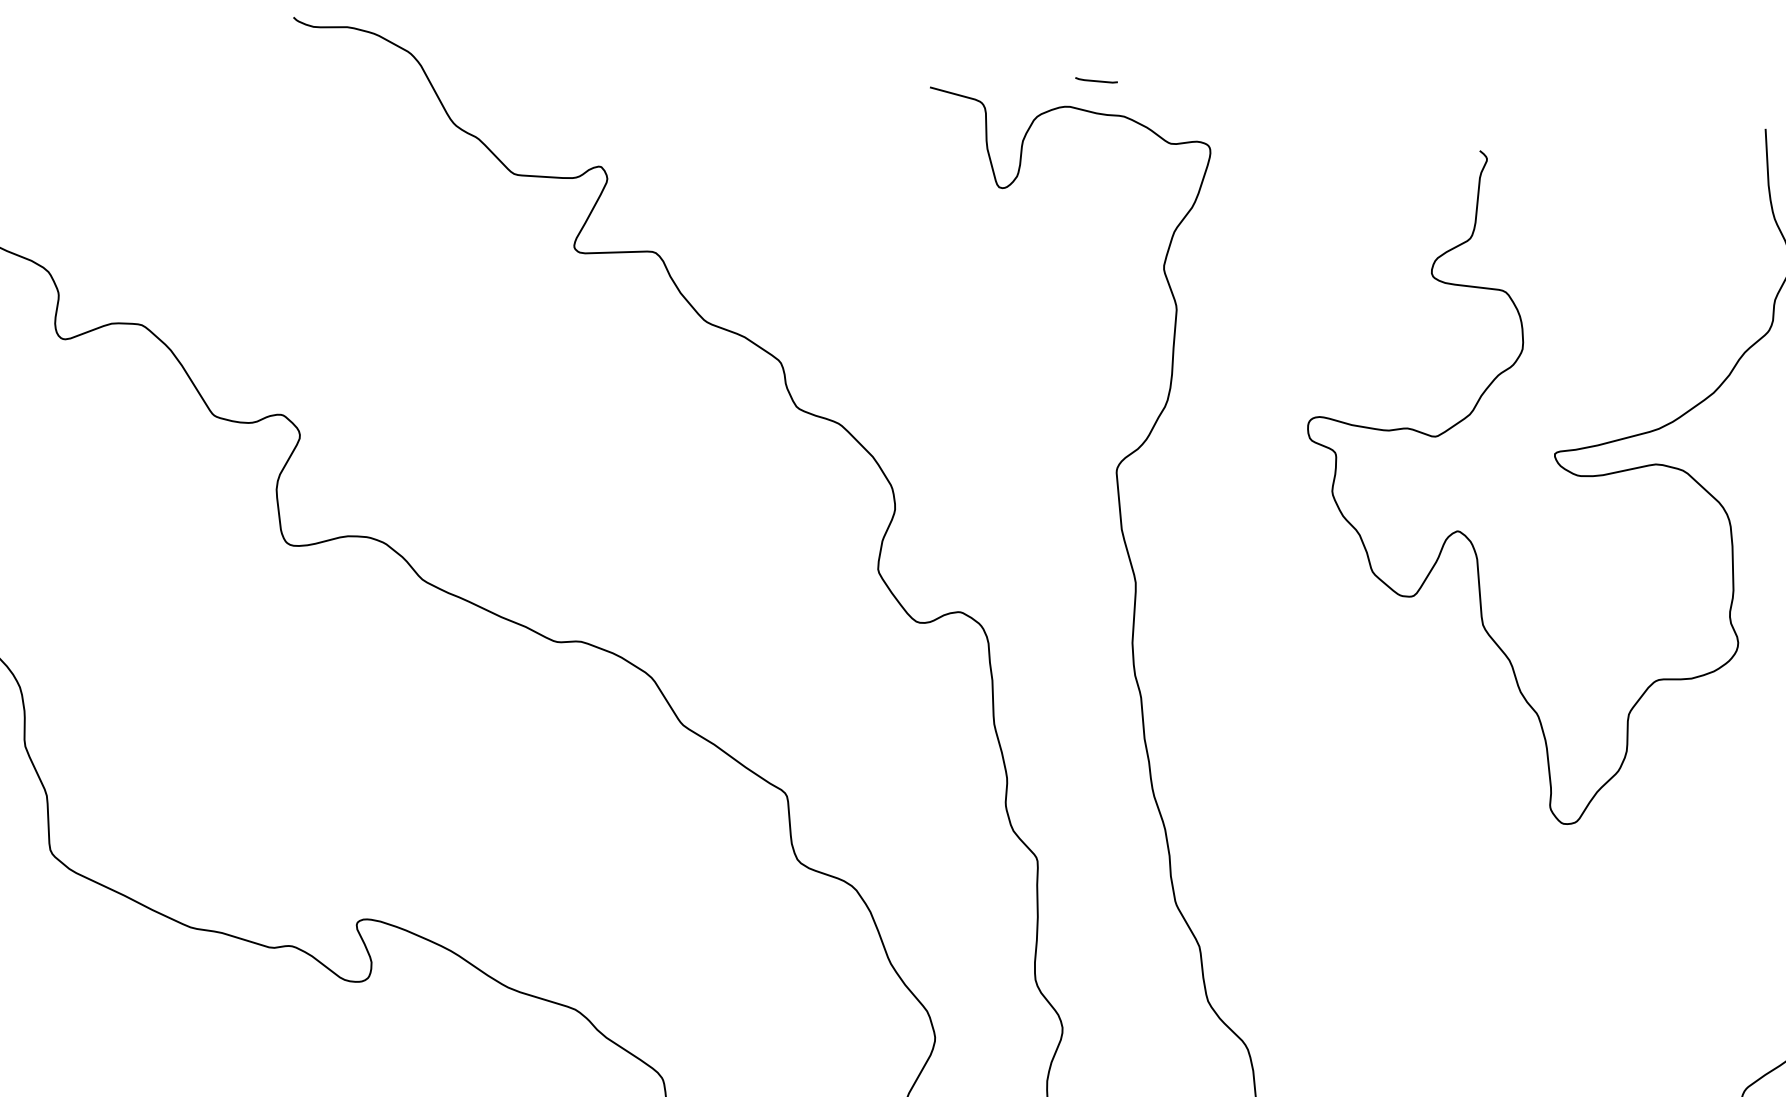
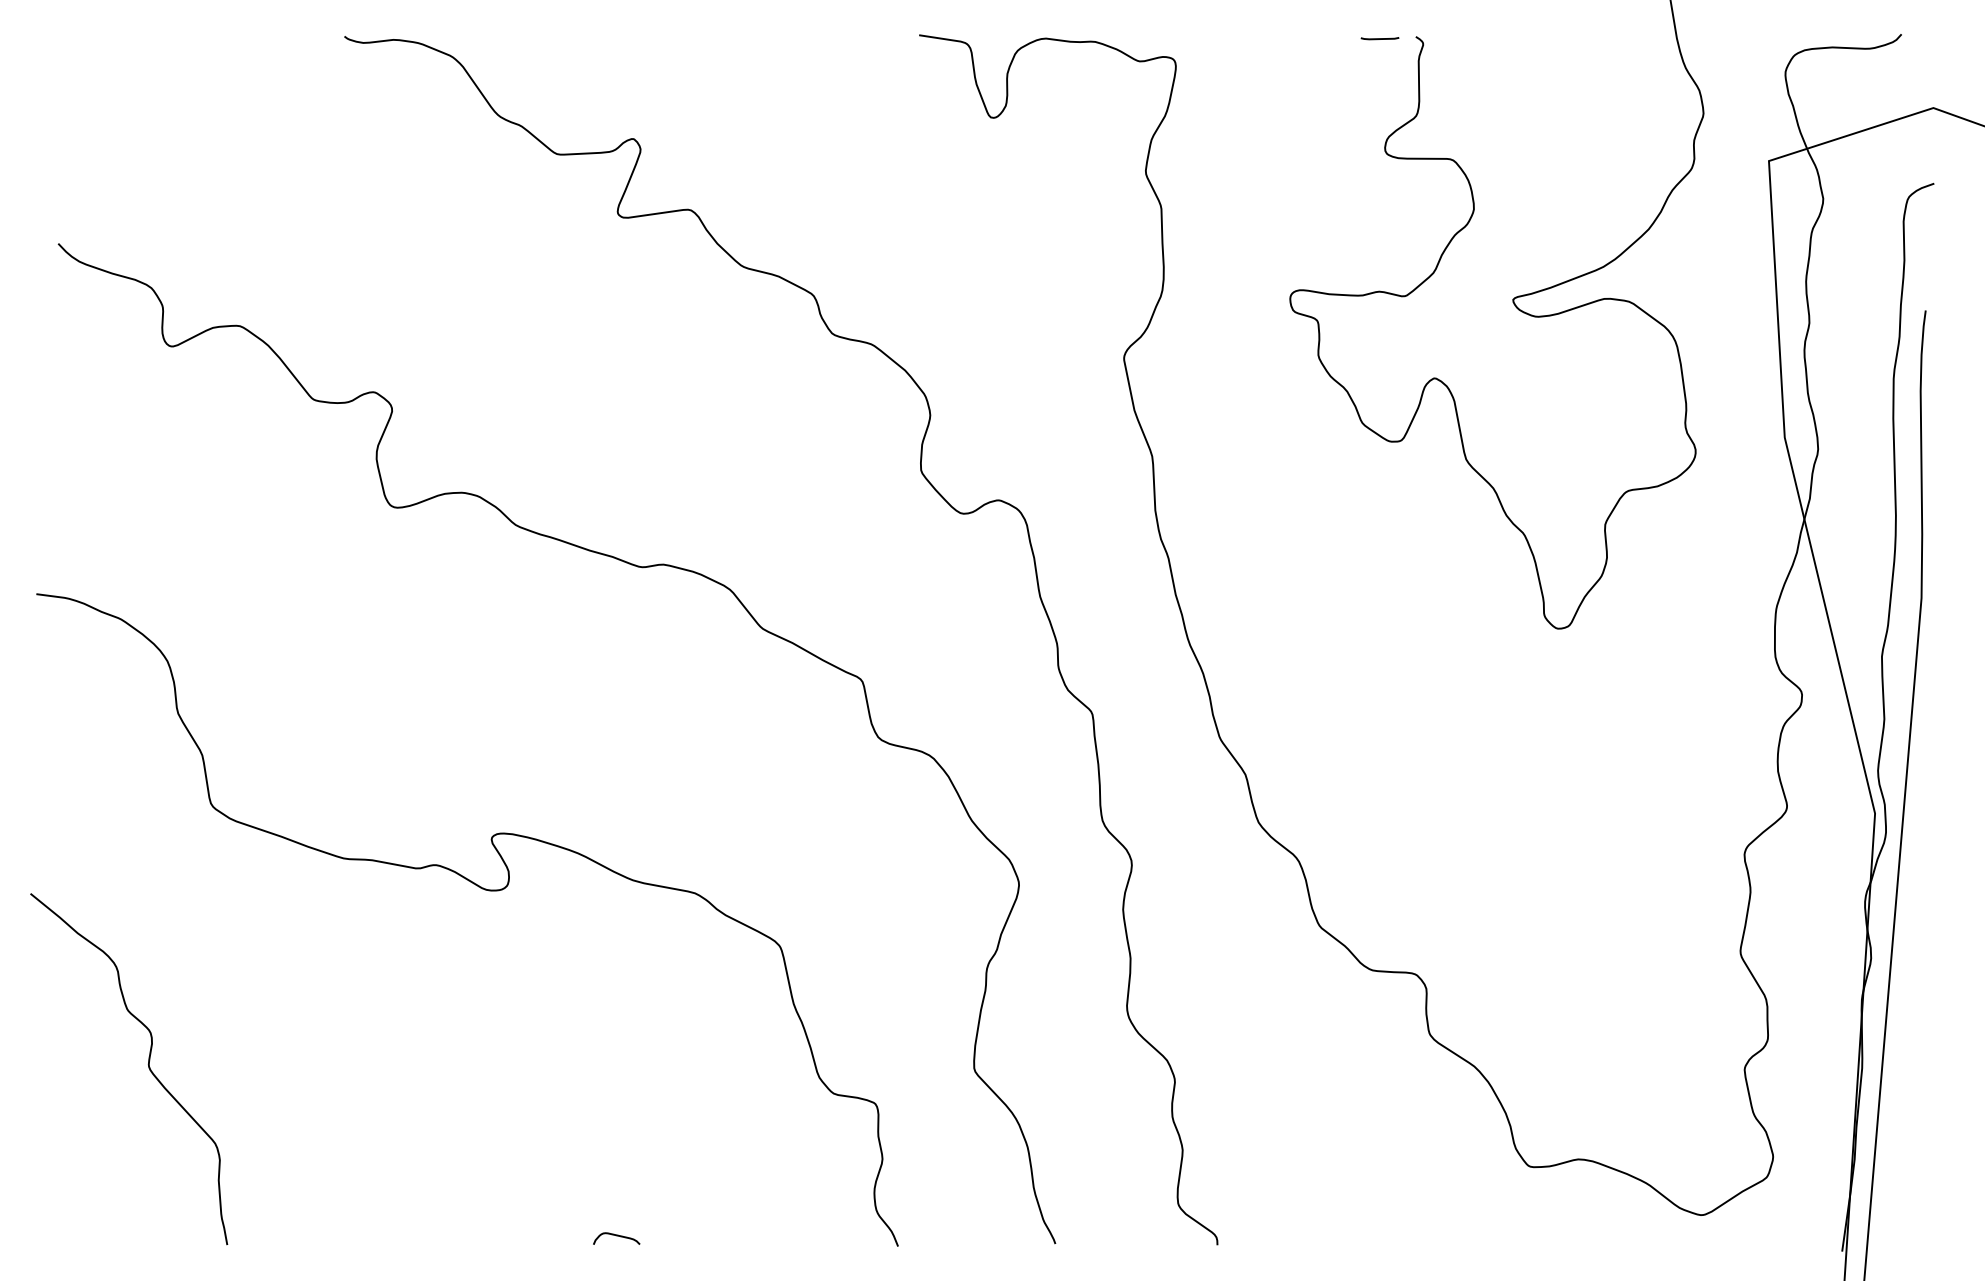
line: (1095, 80) -> (1379, 38), moved

